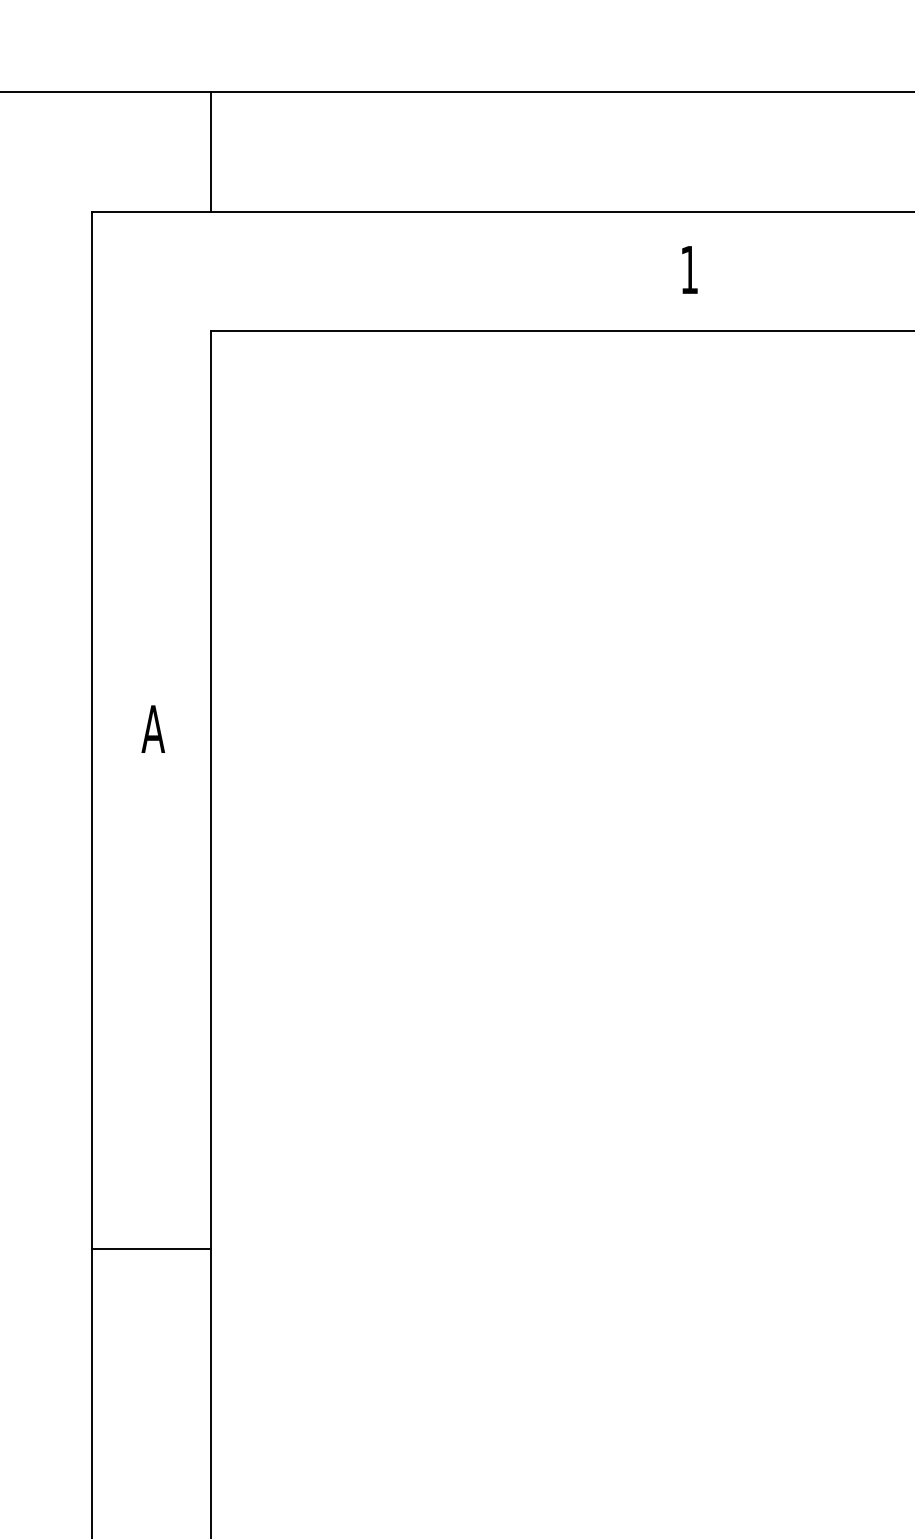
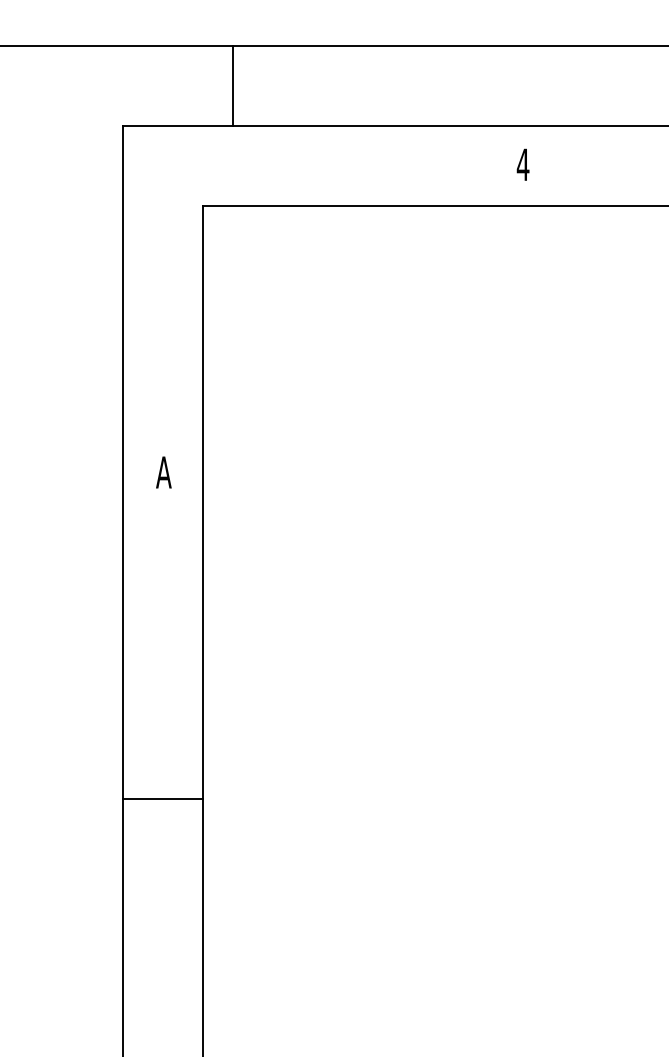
line: (210, 151) -> (232, 85), moved
text: (688, 269) -> (522, 164), 1 -> 4
line: (151, 1248) -> (162, 798), moved

